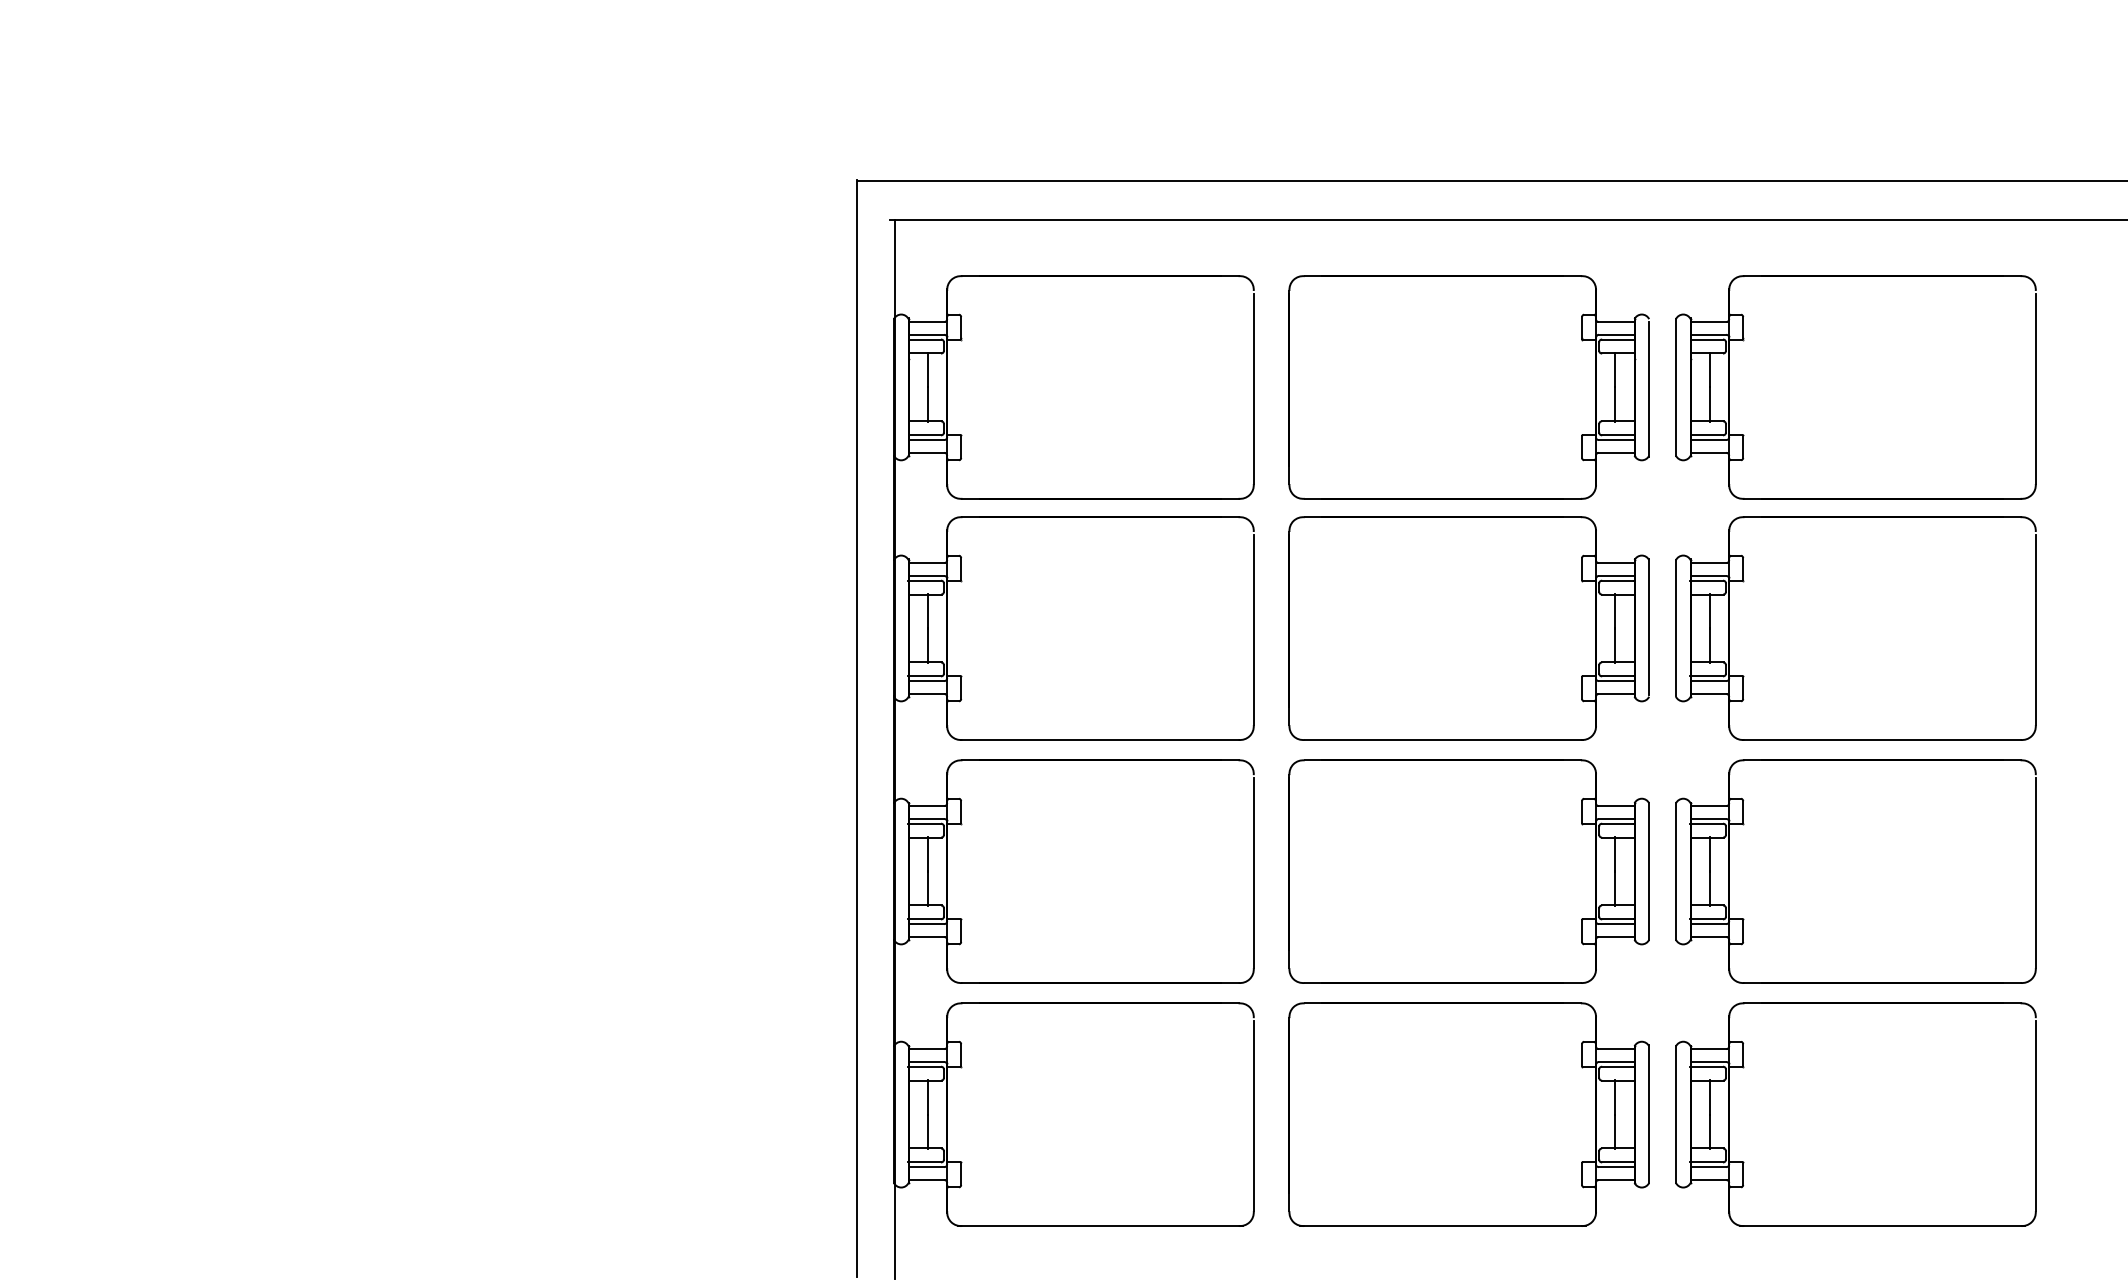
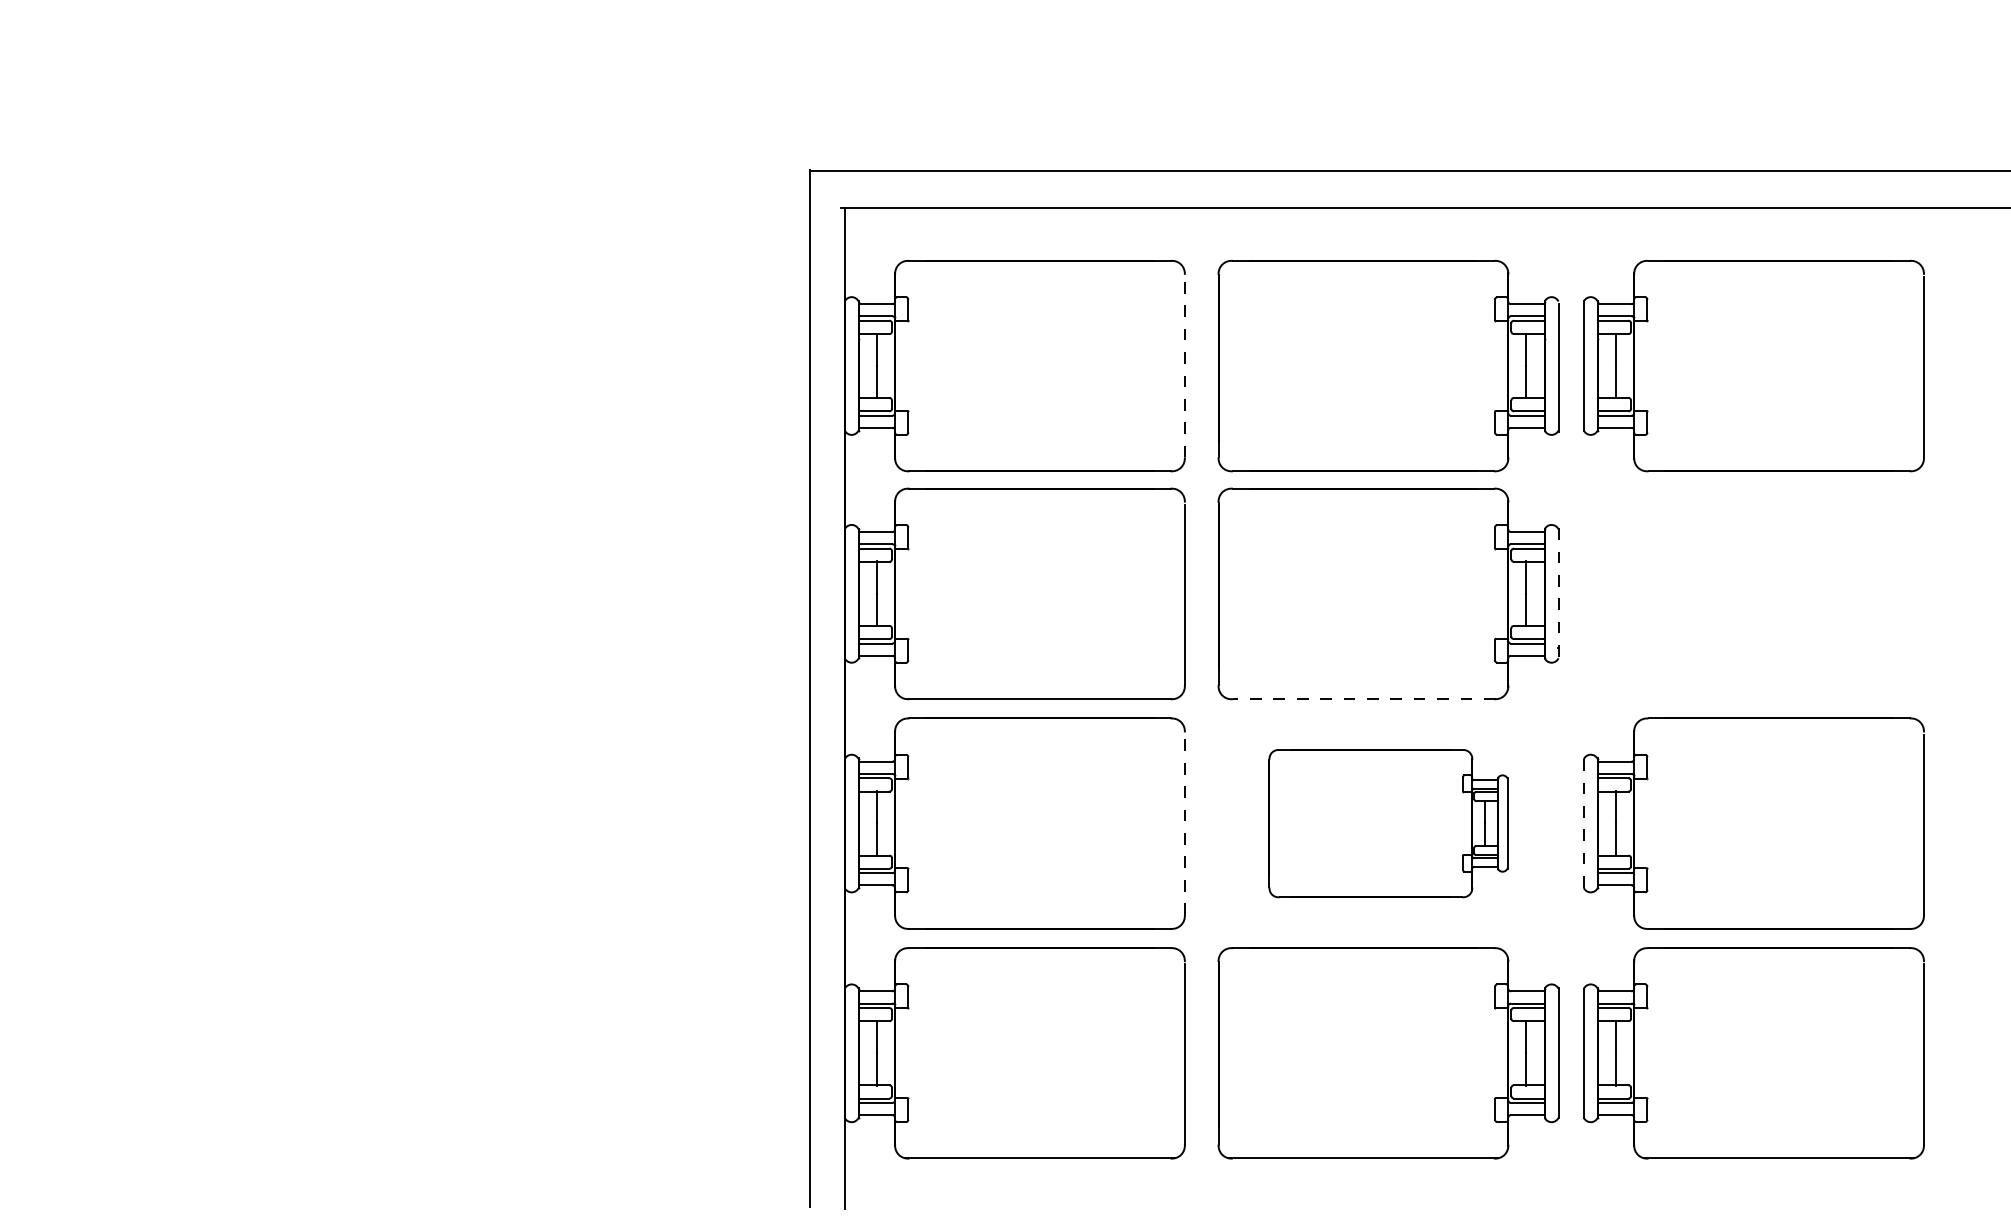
line: (1253, 388) -> (1184, 367), solid -> dashed
part: (1855, 517) -> (1753, 488), removed
line: (1649, 627) -> (1558, 592), solid -> dashed
line: (1443, 739) -> (1364, 698), solid -> dashed
part: (1468, 871) -> (1387, 823), size x0.7
line: (1253, 872) -> (1184, 824), solid -> dashed
line: (1676, 872) -> (1584, 824), solid -> dashed

